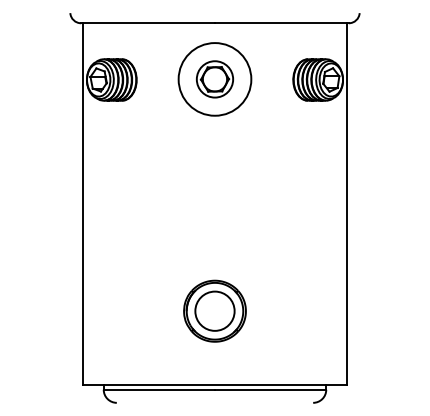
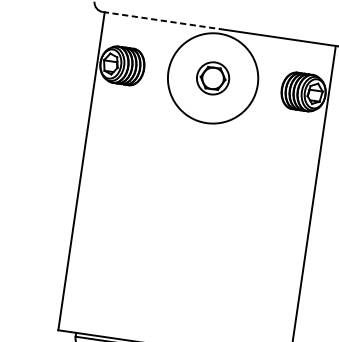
line: (148, 23) -> (161, 20), solid -> dashed
circle: (214, 79) -> (212, 78), size x1.4
part: (214, 310) -> (183, 281), removed

